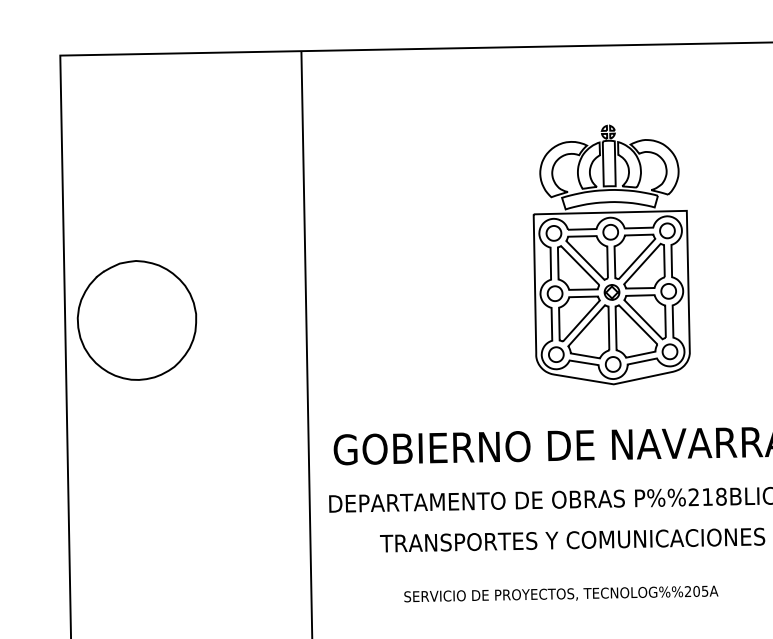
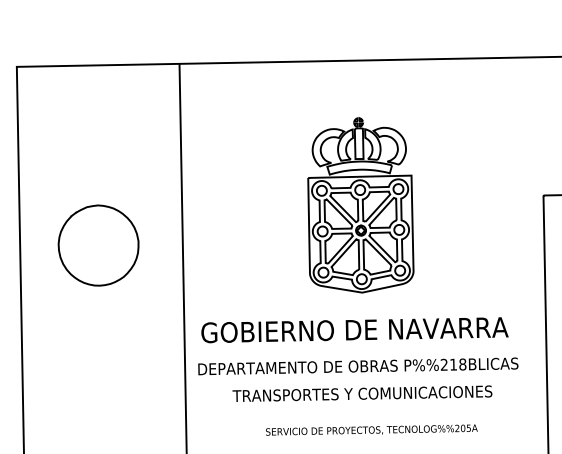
part: (611, 255) -> (360, 205), moved
part: (136, 320) -> (98, 245), moved
text: (560, 593) -> (371, 429), moved

